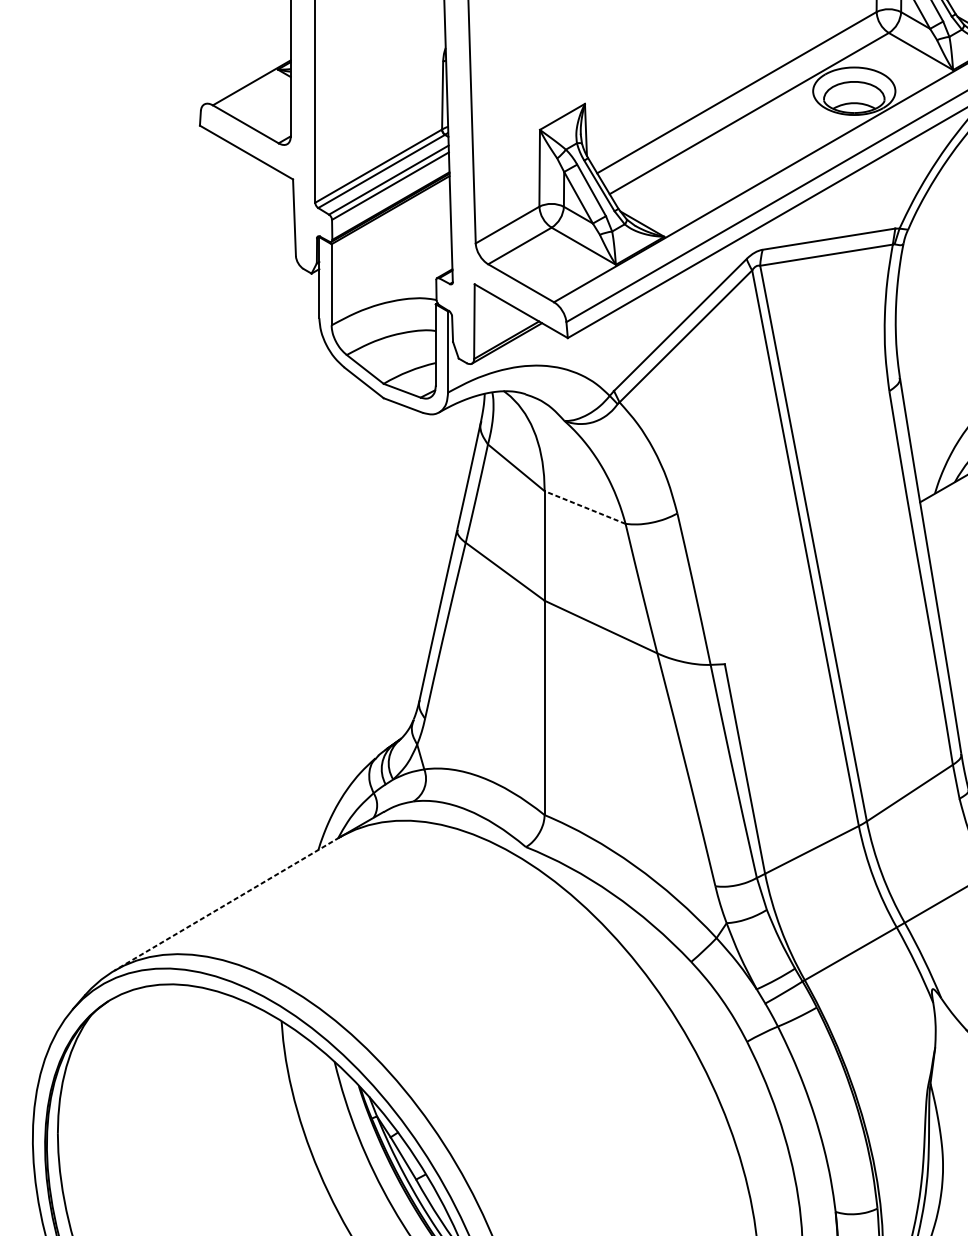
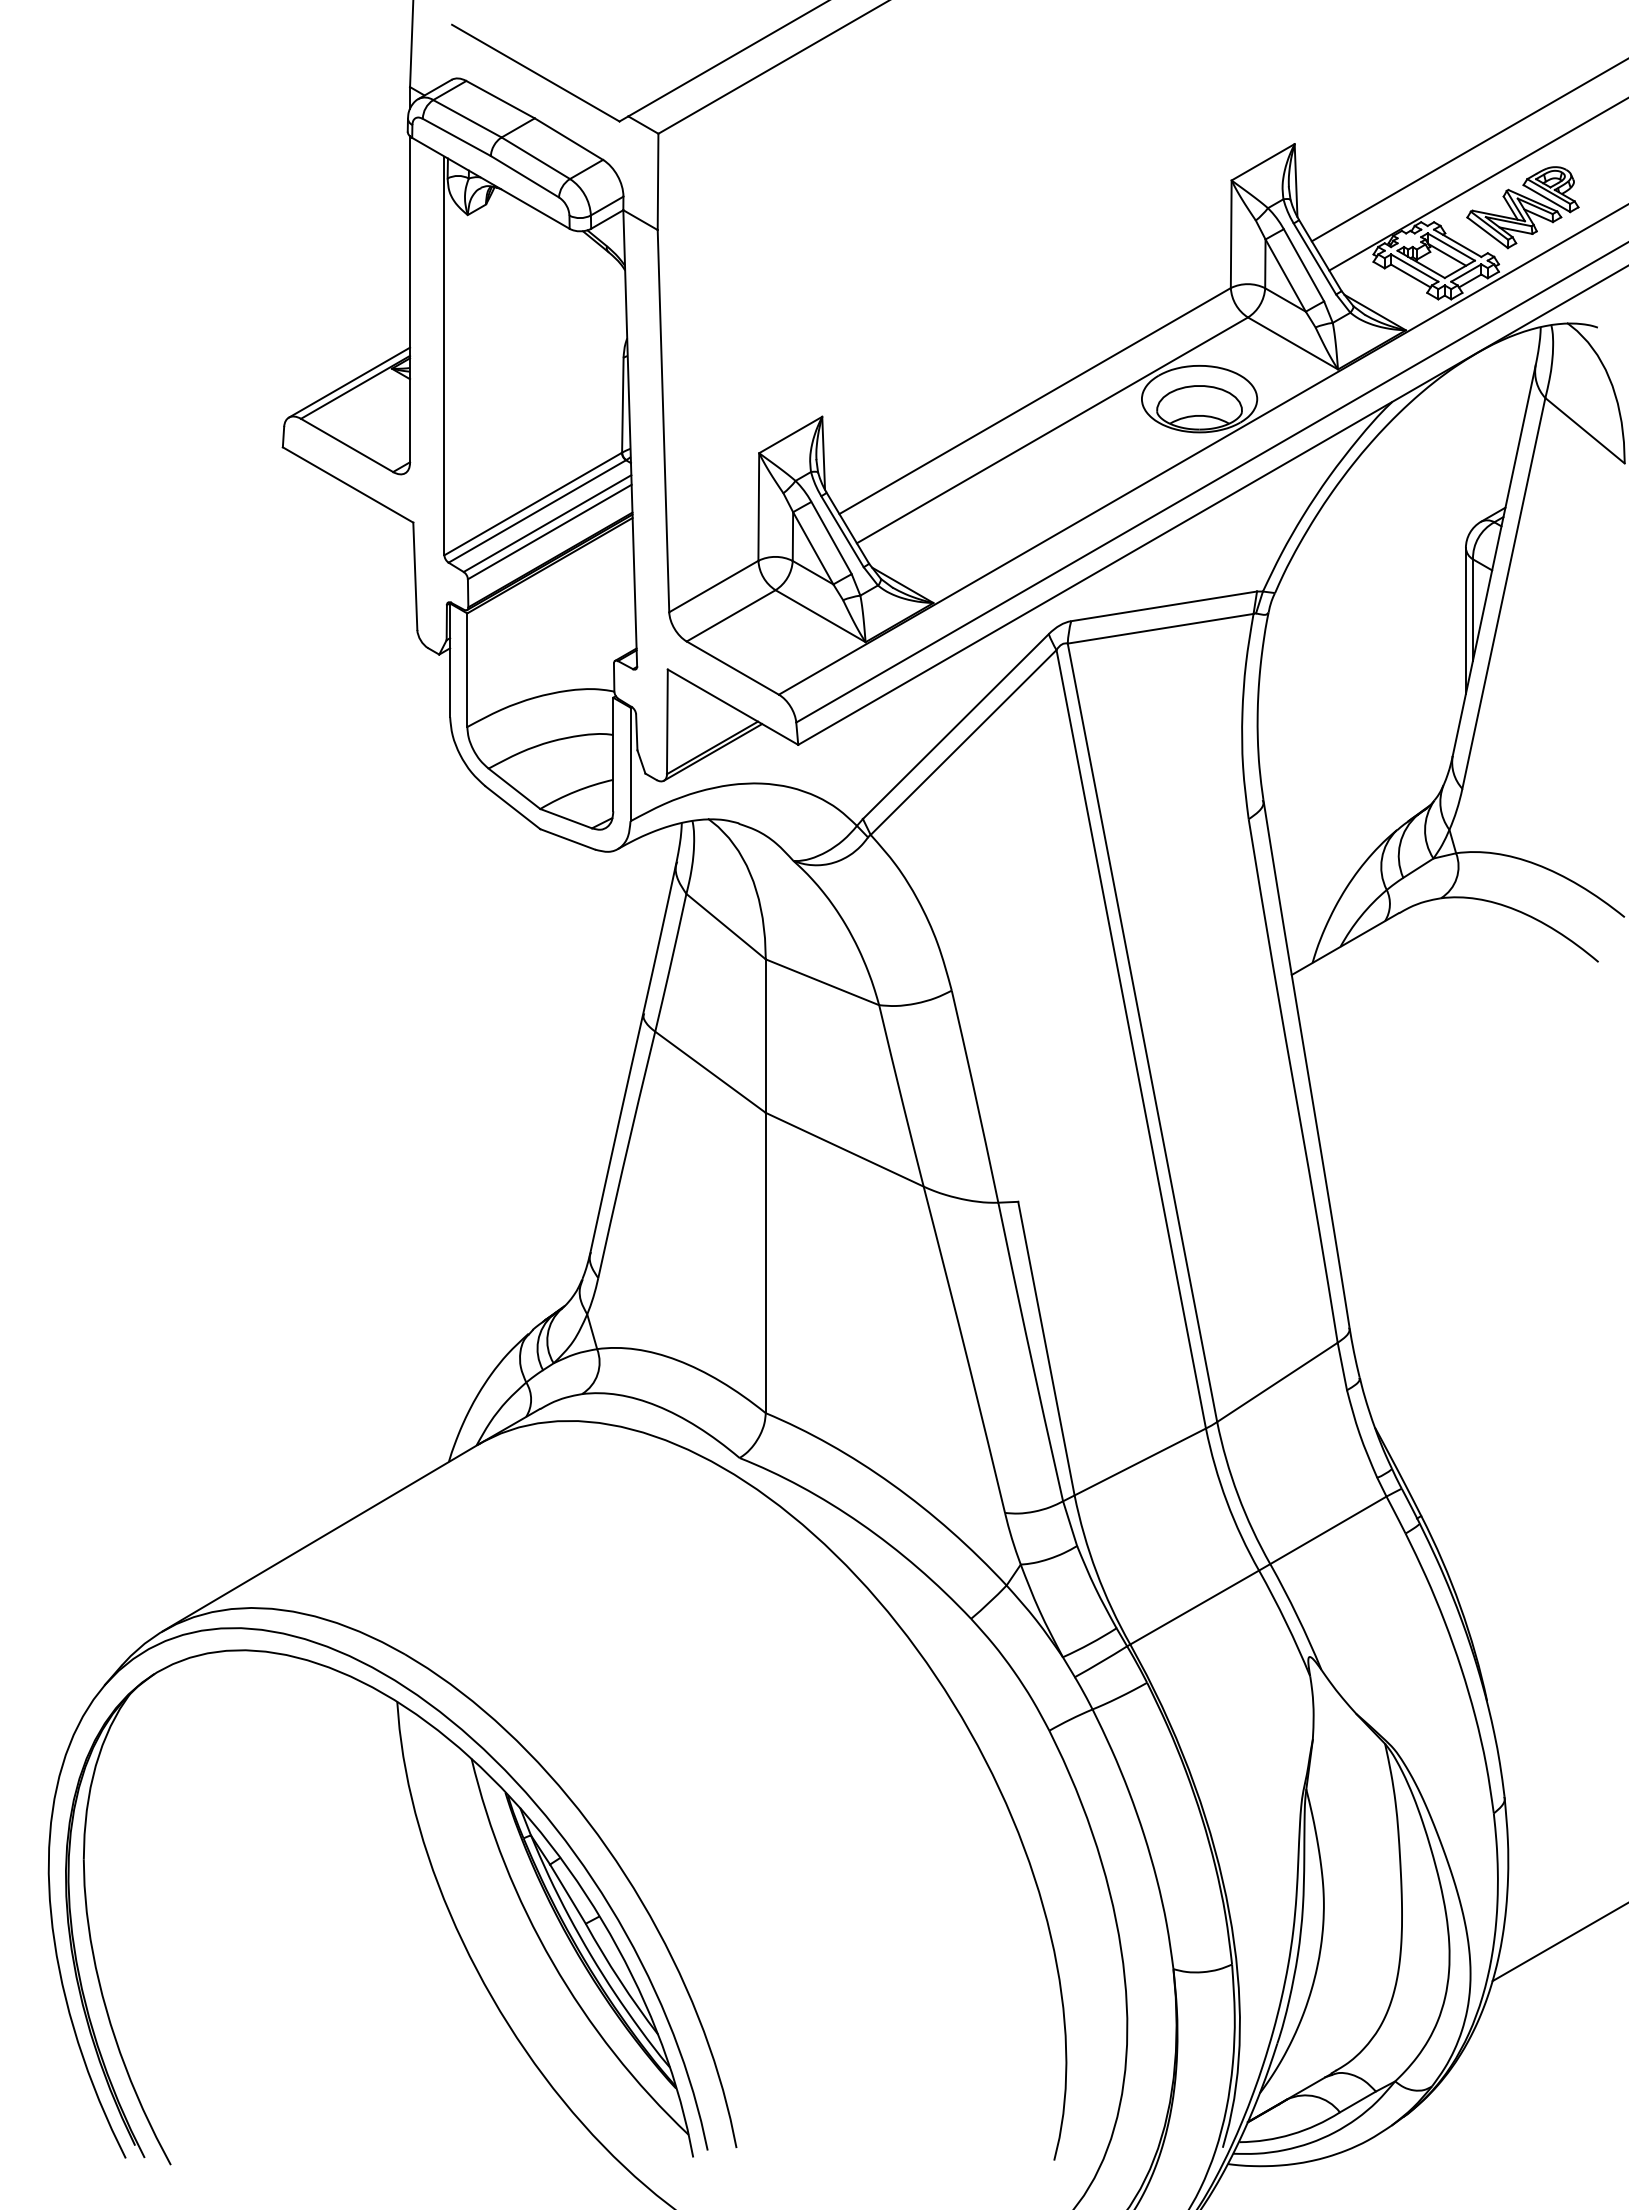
line: (247, 79) -> (349, 382), added
line: (585, 507) -> (822, 982), dashed -> solid
line: (226, 904) -> (320, 1538), dashed -> solid

